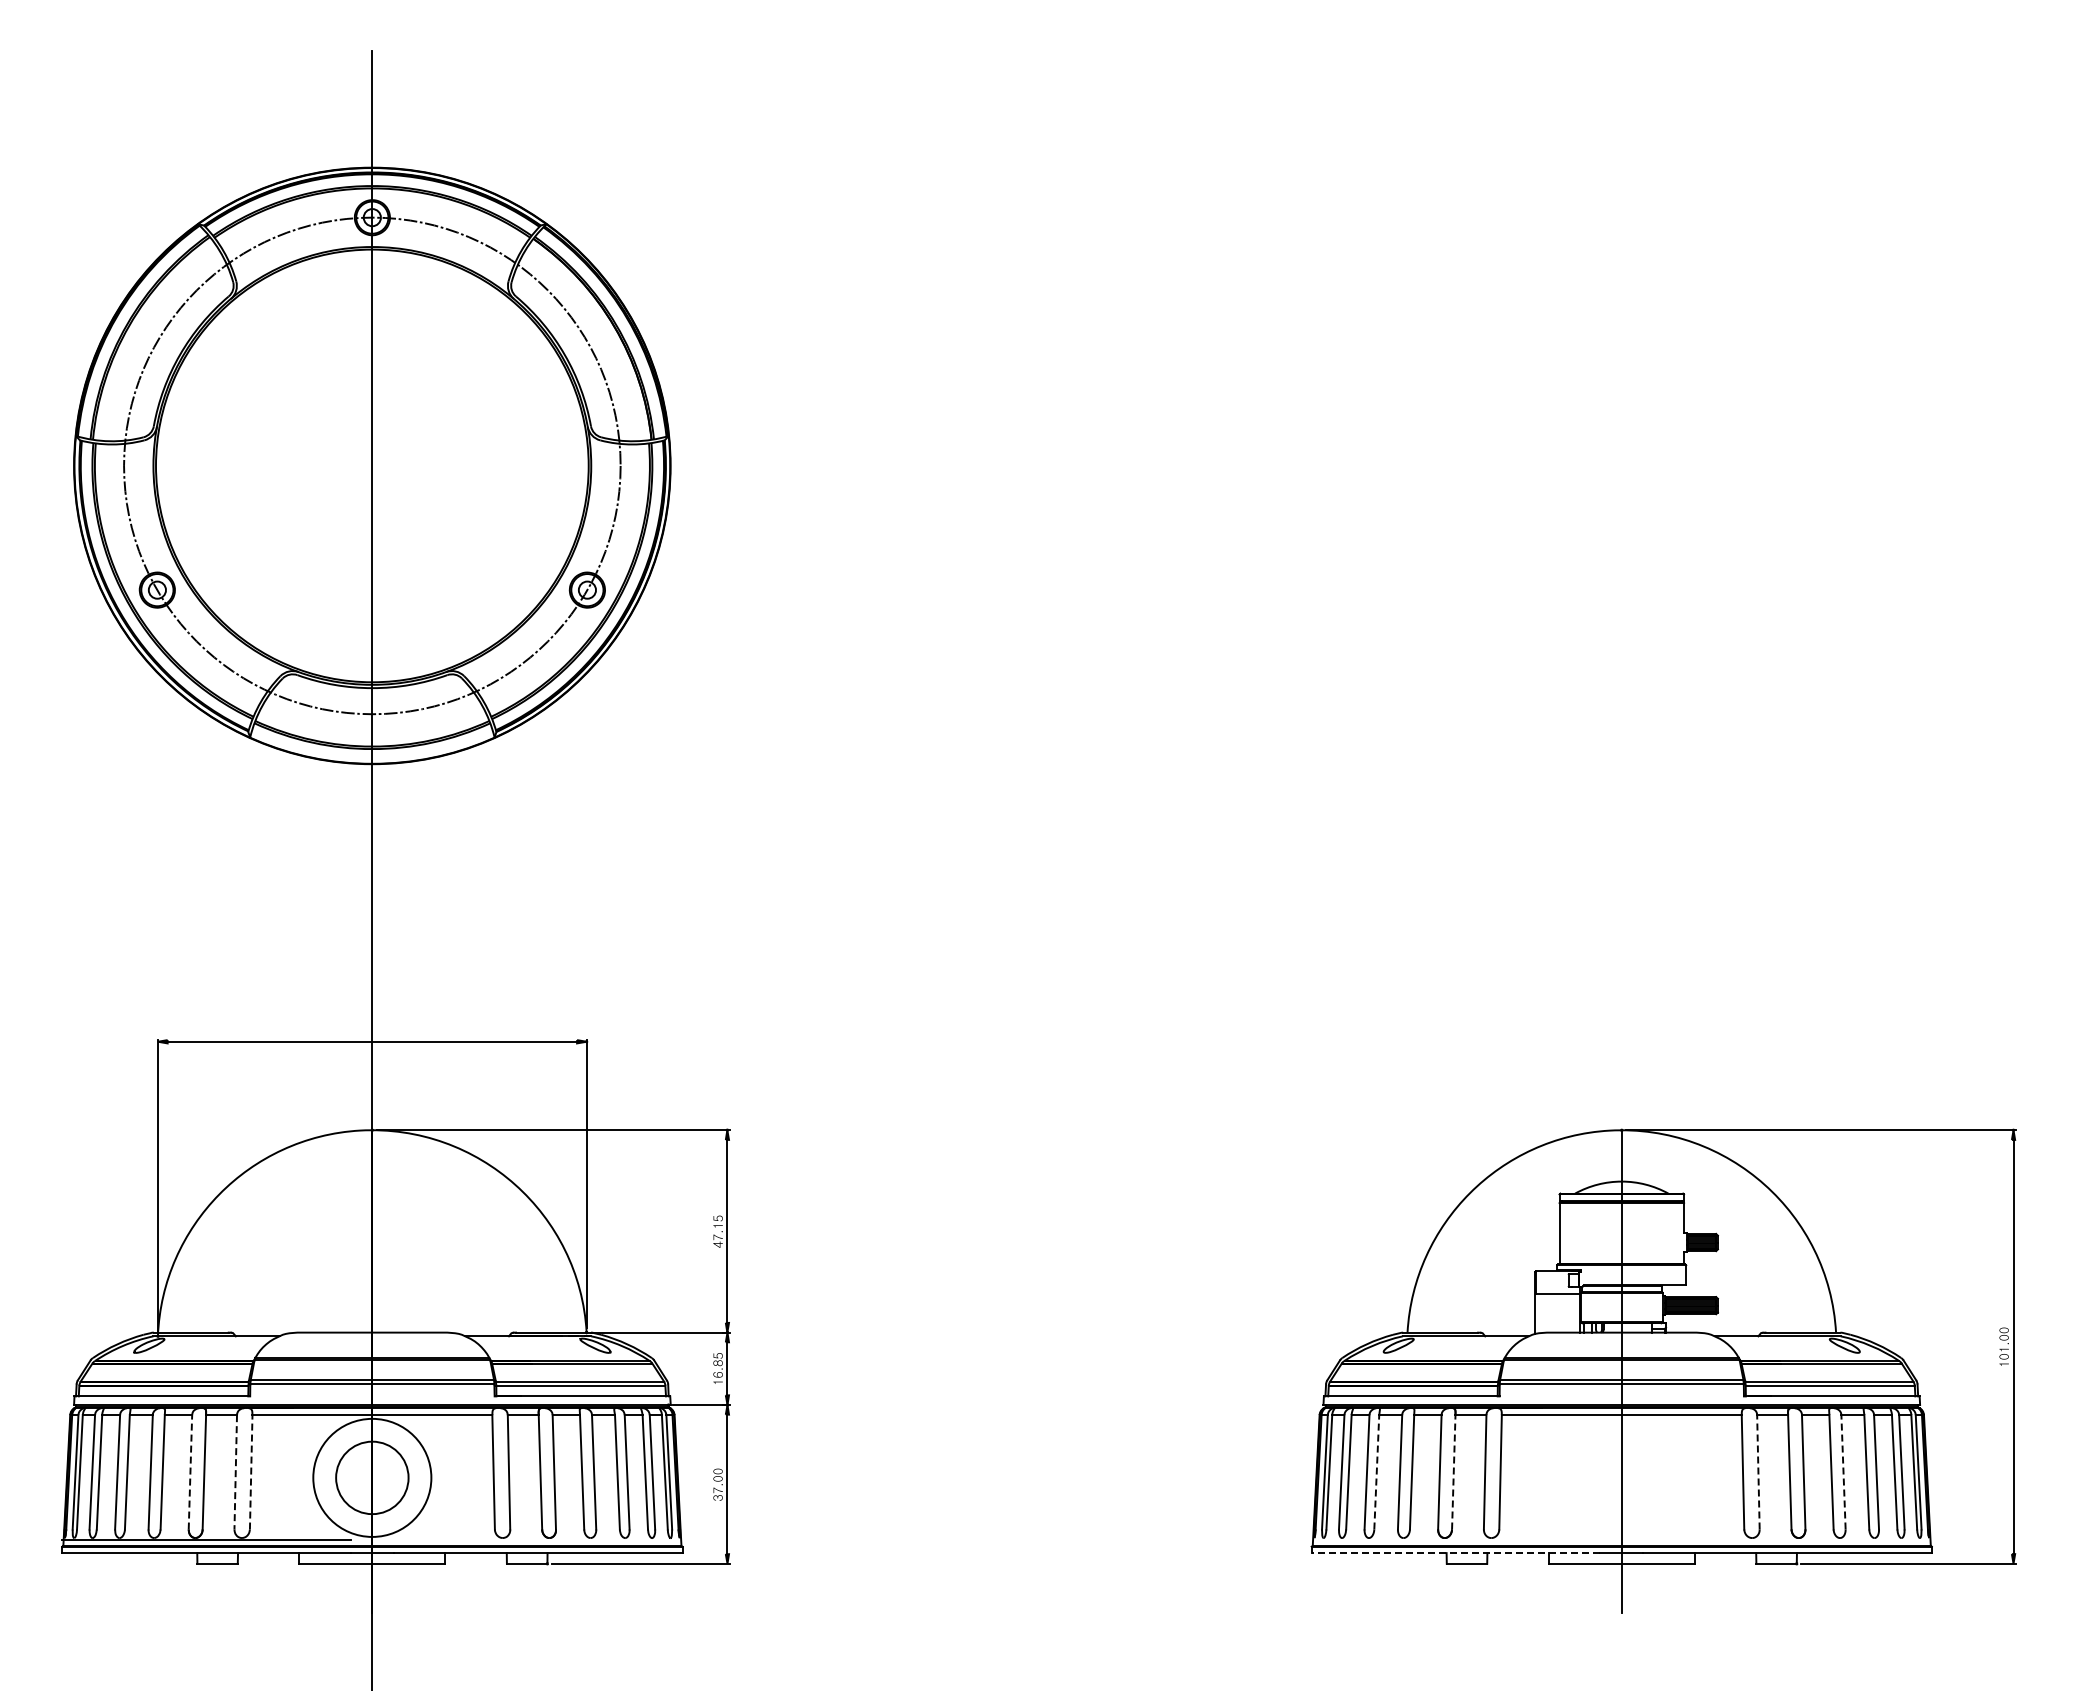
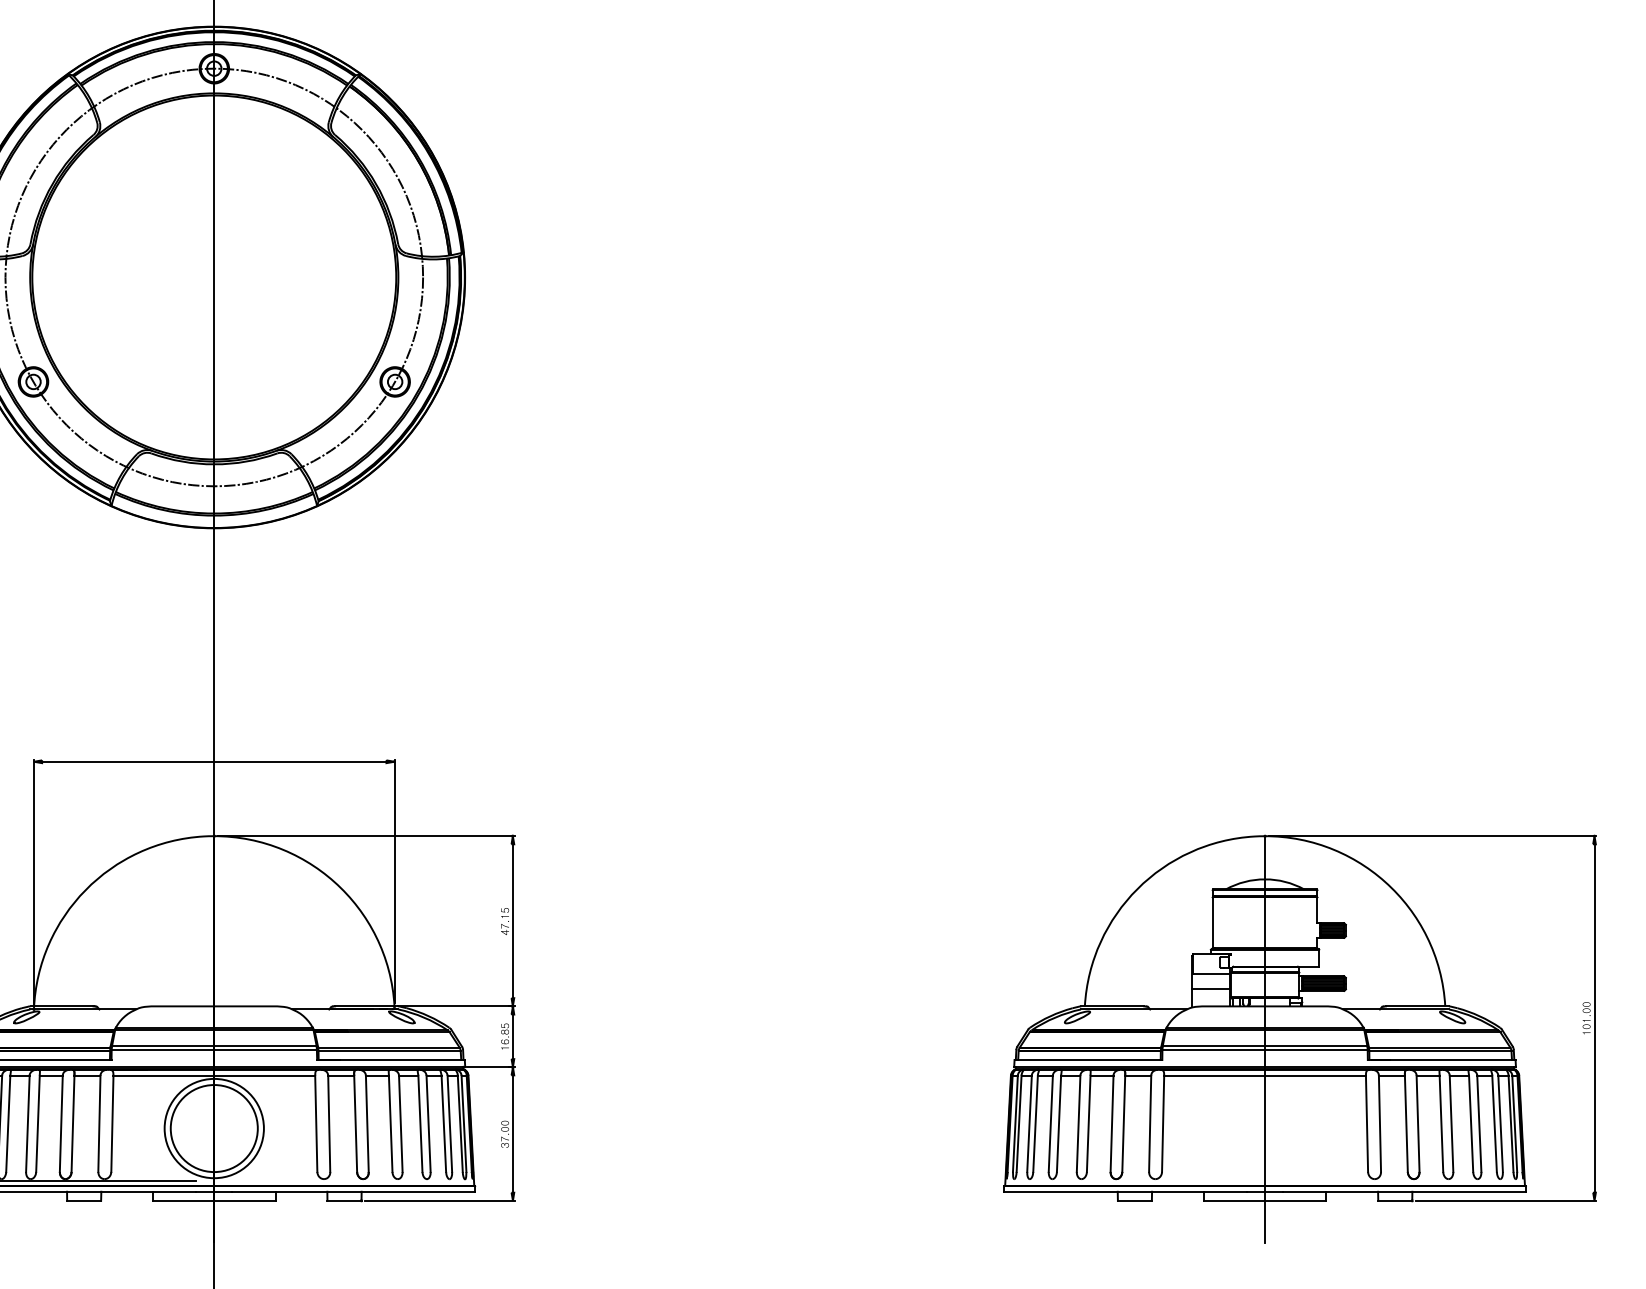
line: (1557, 1311) -> (1211, 988), added
line: (190, 1471) -> (61, 1123), dashed -> solid
line: (251, 1471) -> (112, 1123), dashed -> solid
line: (1376, 1471) -> (1058, 1123), dashed -> solid
line: (1453, 1471) -> (1123, 1123), dashed -> solid
line: (1758, 1471) -> (1380, 1123), dashed -> solid
line: (1843, 1471) -> (1451, 1123), dashed -> solid
line: (235, 1472) -> (99, 1124), dashed -> solid
circle: (372, 1477) -> (214, 1128), size x1.43
line: (1455, 1553) -> (1125, 1192), dashed -> solid

